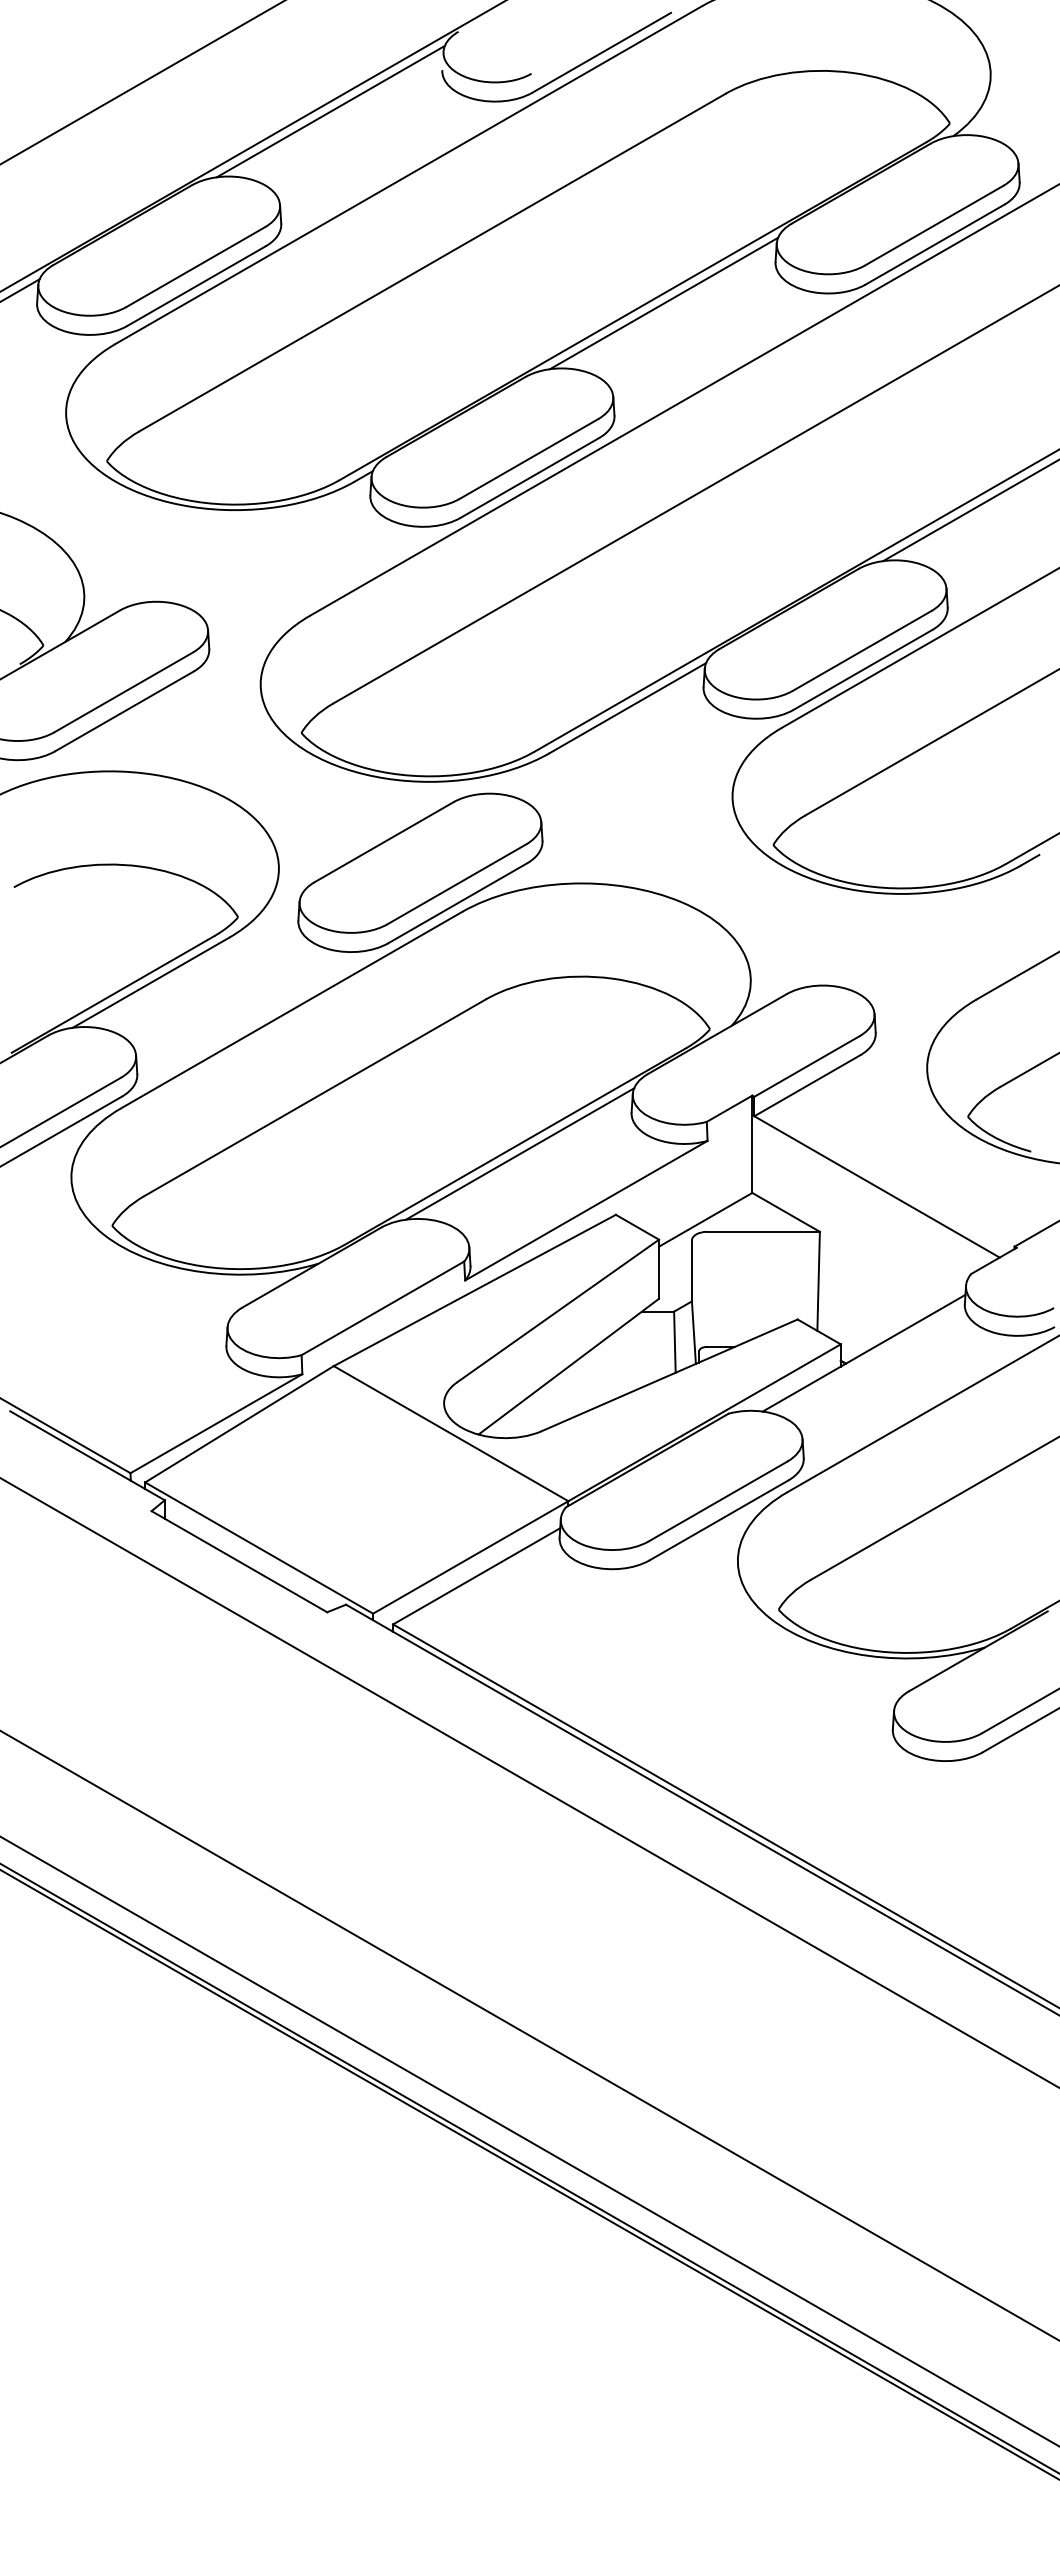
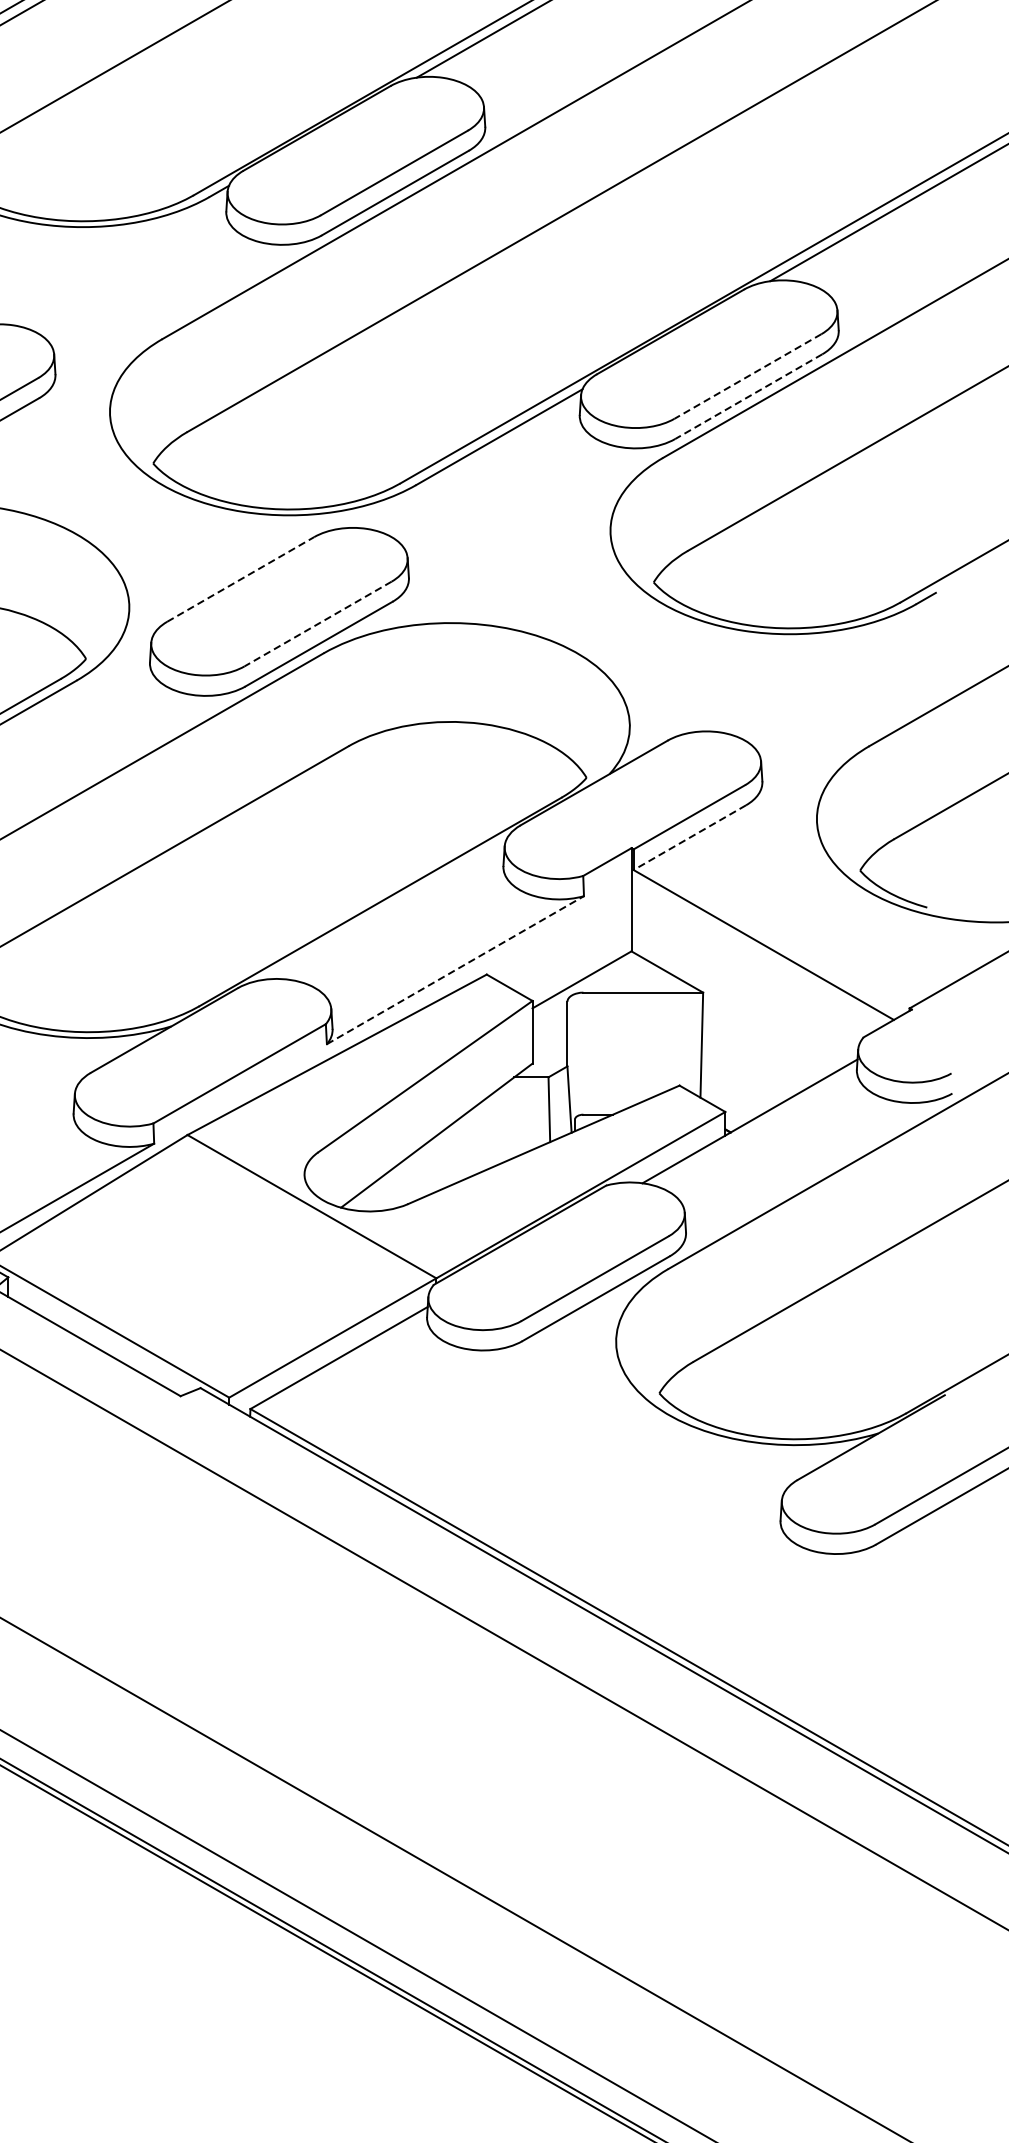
line: (862, 650) -> (748, 376), solid -> dashed
line: (862, 669) -> (748, 396), solid -> dashed
line: (383, 842) -> (240, 579), solid -> dashed
line: (456, 884) -> (317, 624), solid -> dashed
line: (806, 1086) -> (688, 838), solid -> dashed
line: (520, 1153) -> (385, 909), removed
line: (586, 1210) -> (455, 970), solid -> dashed

